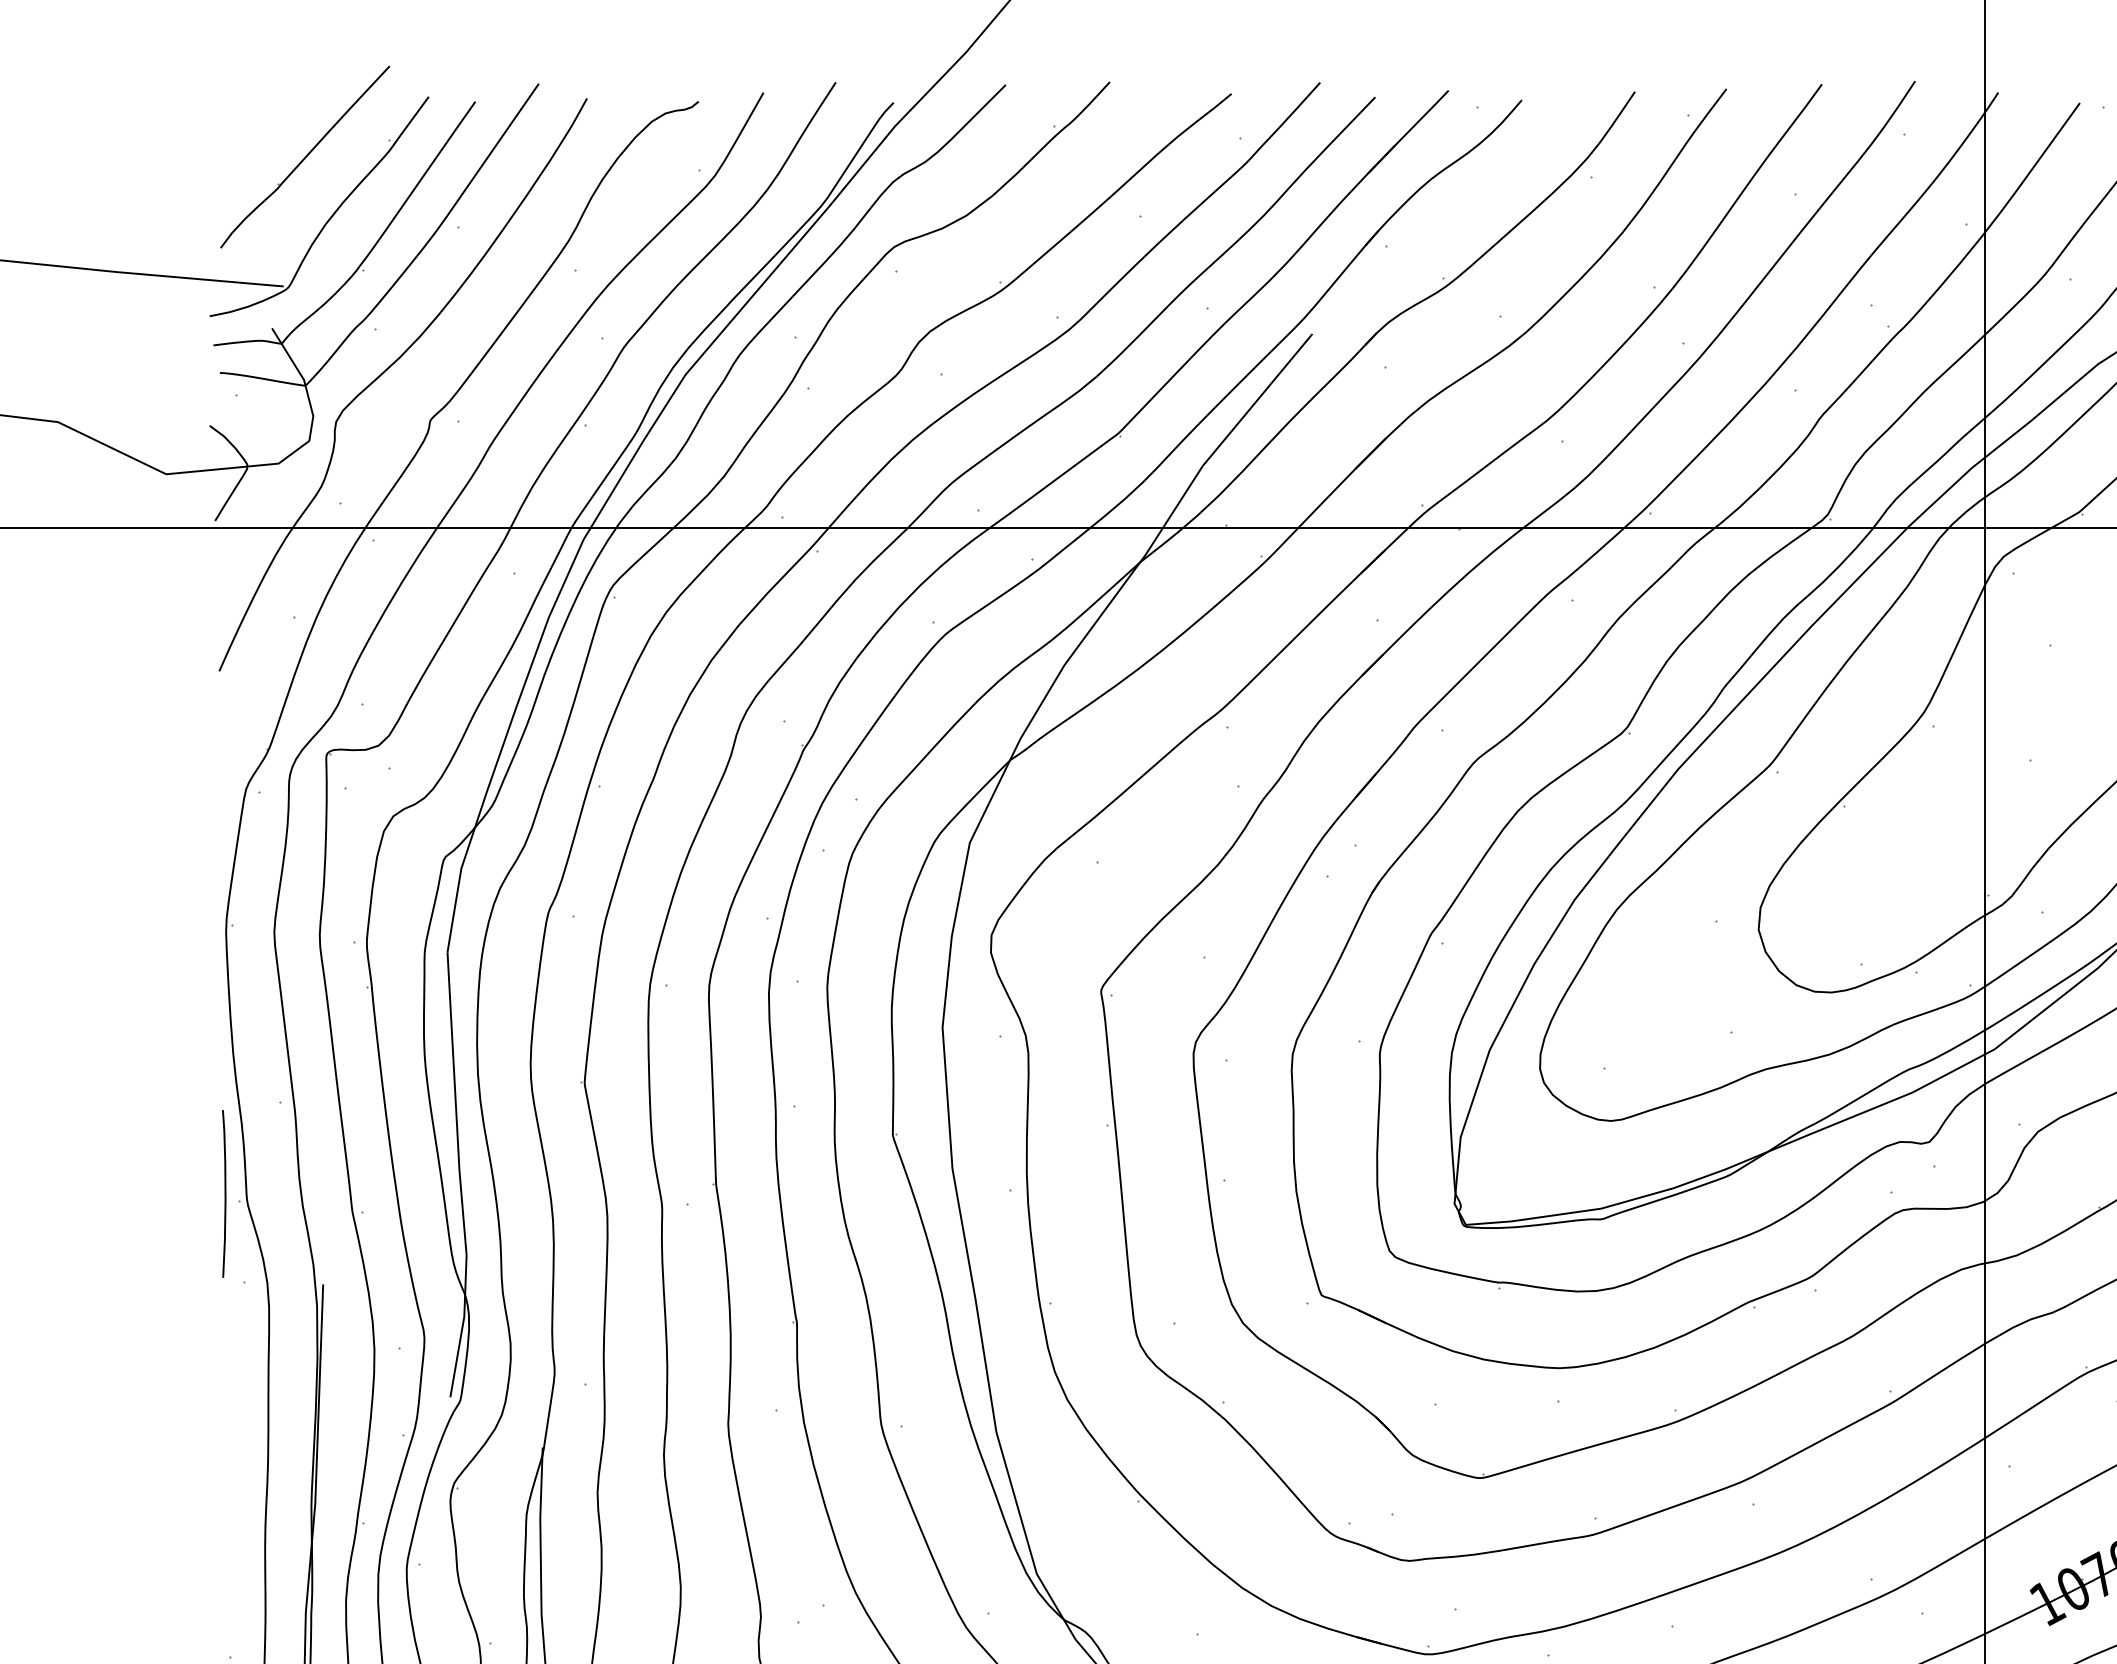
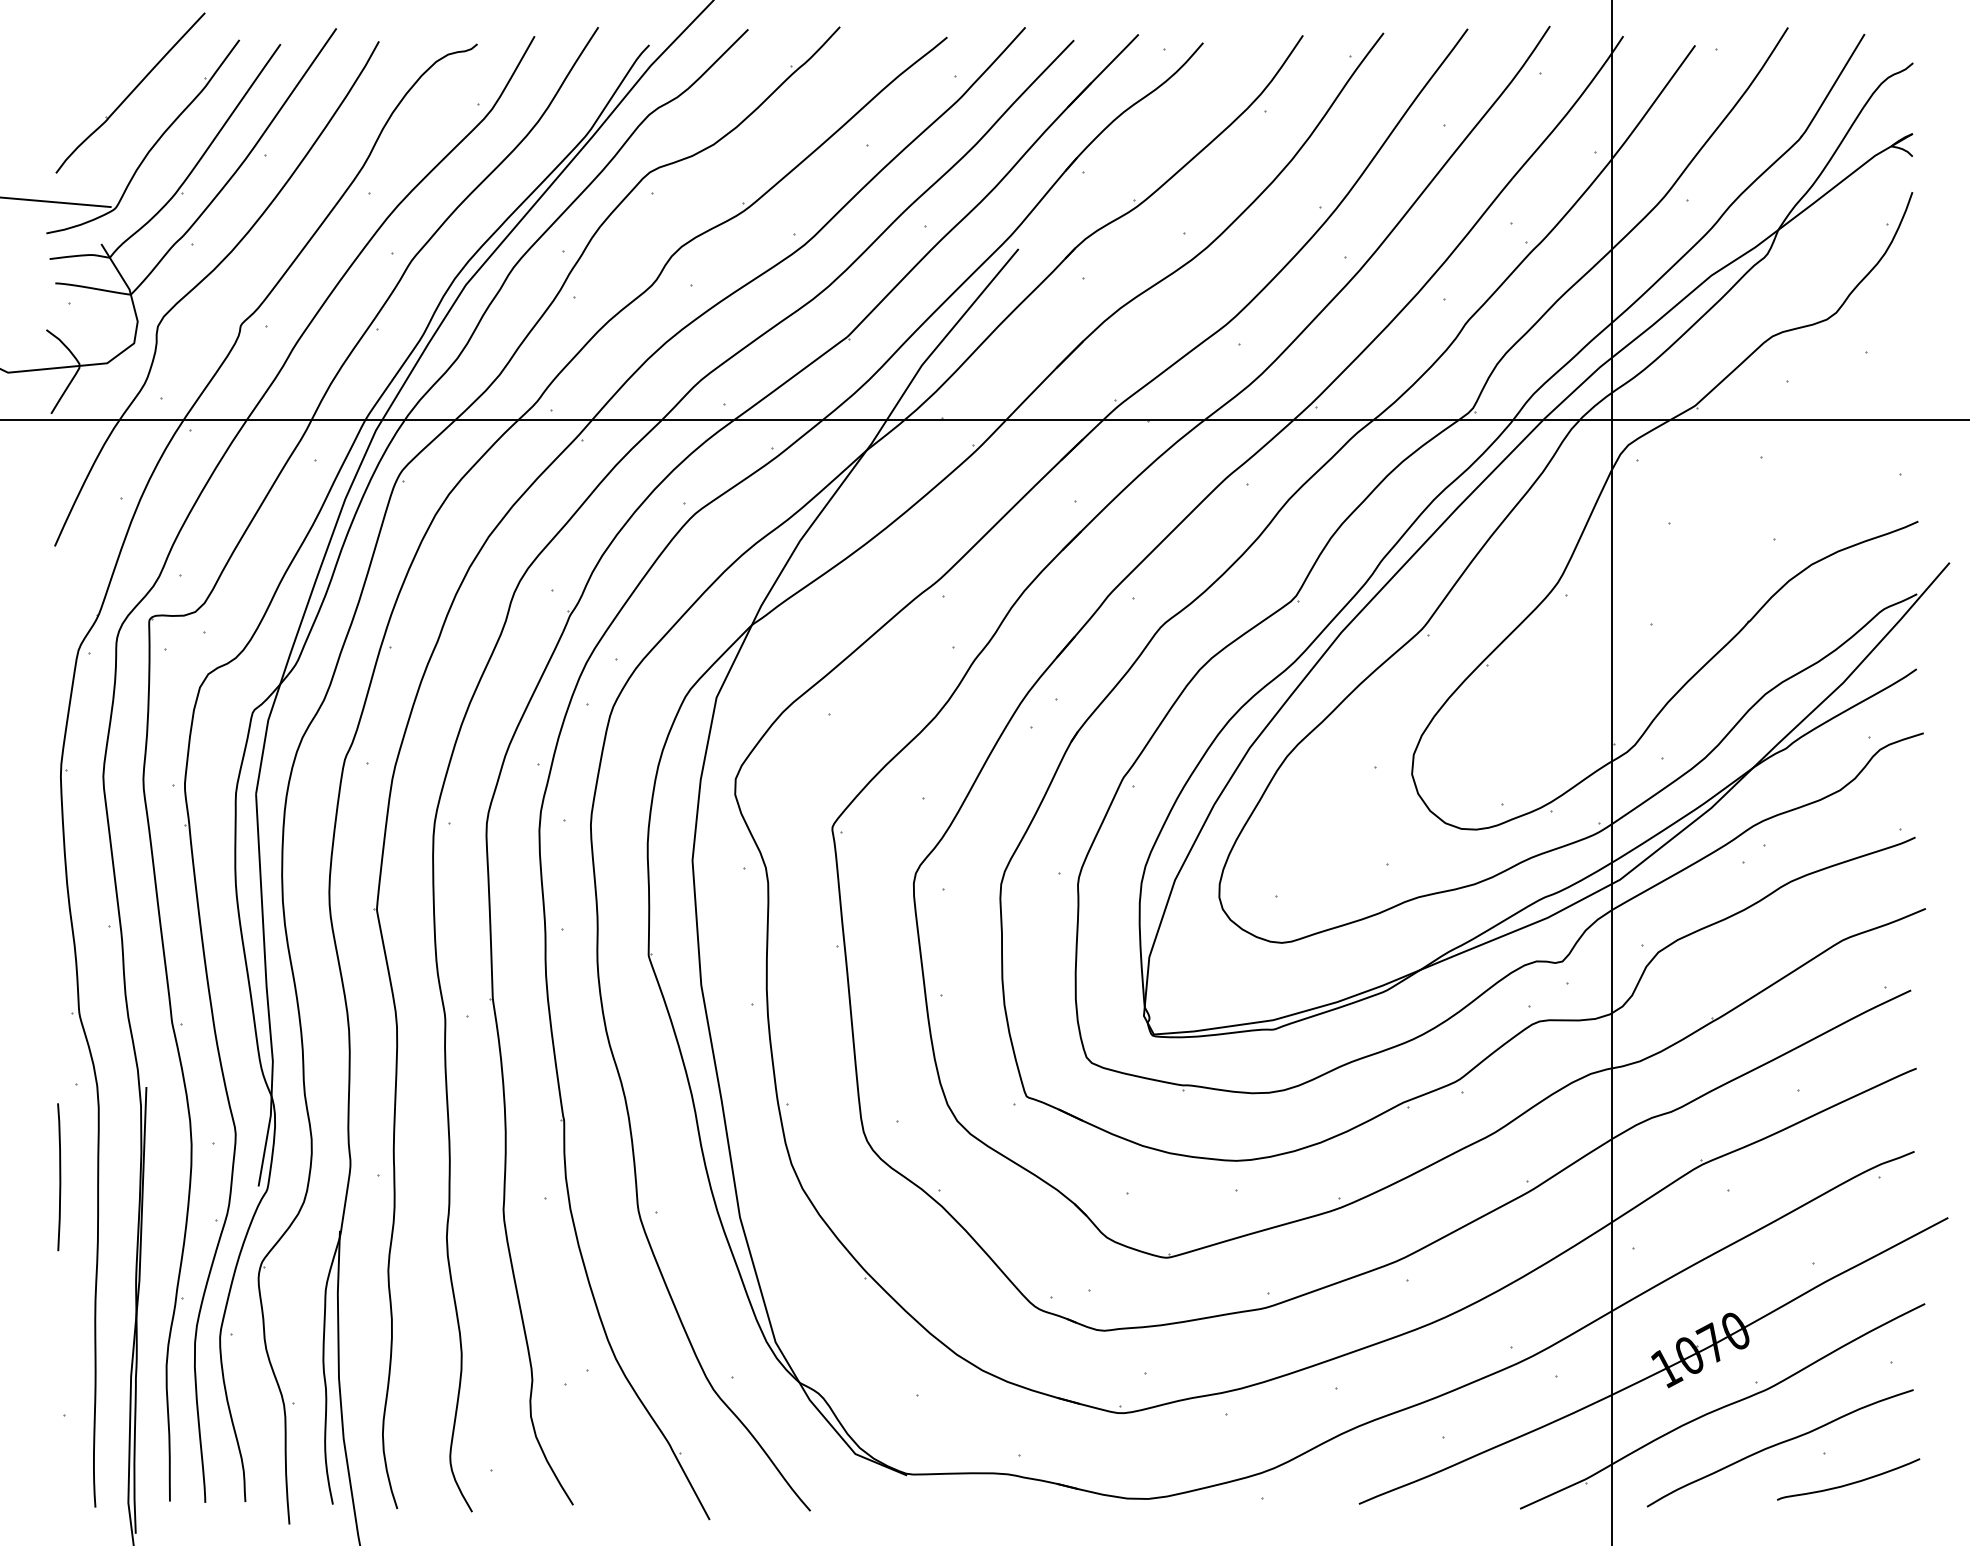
curve: (224, 1194) -> (59, 1177), moved

